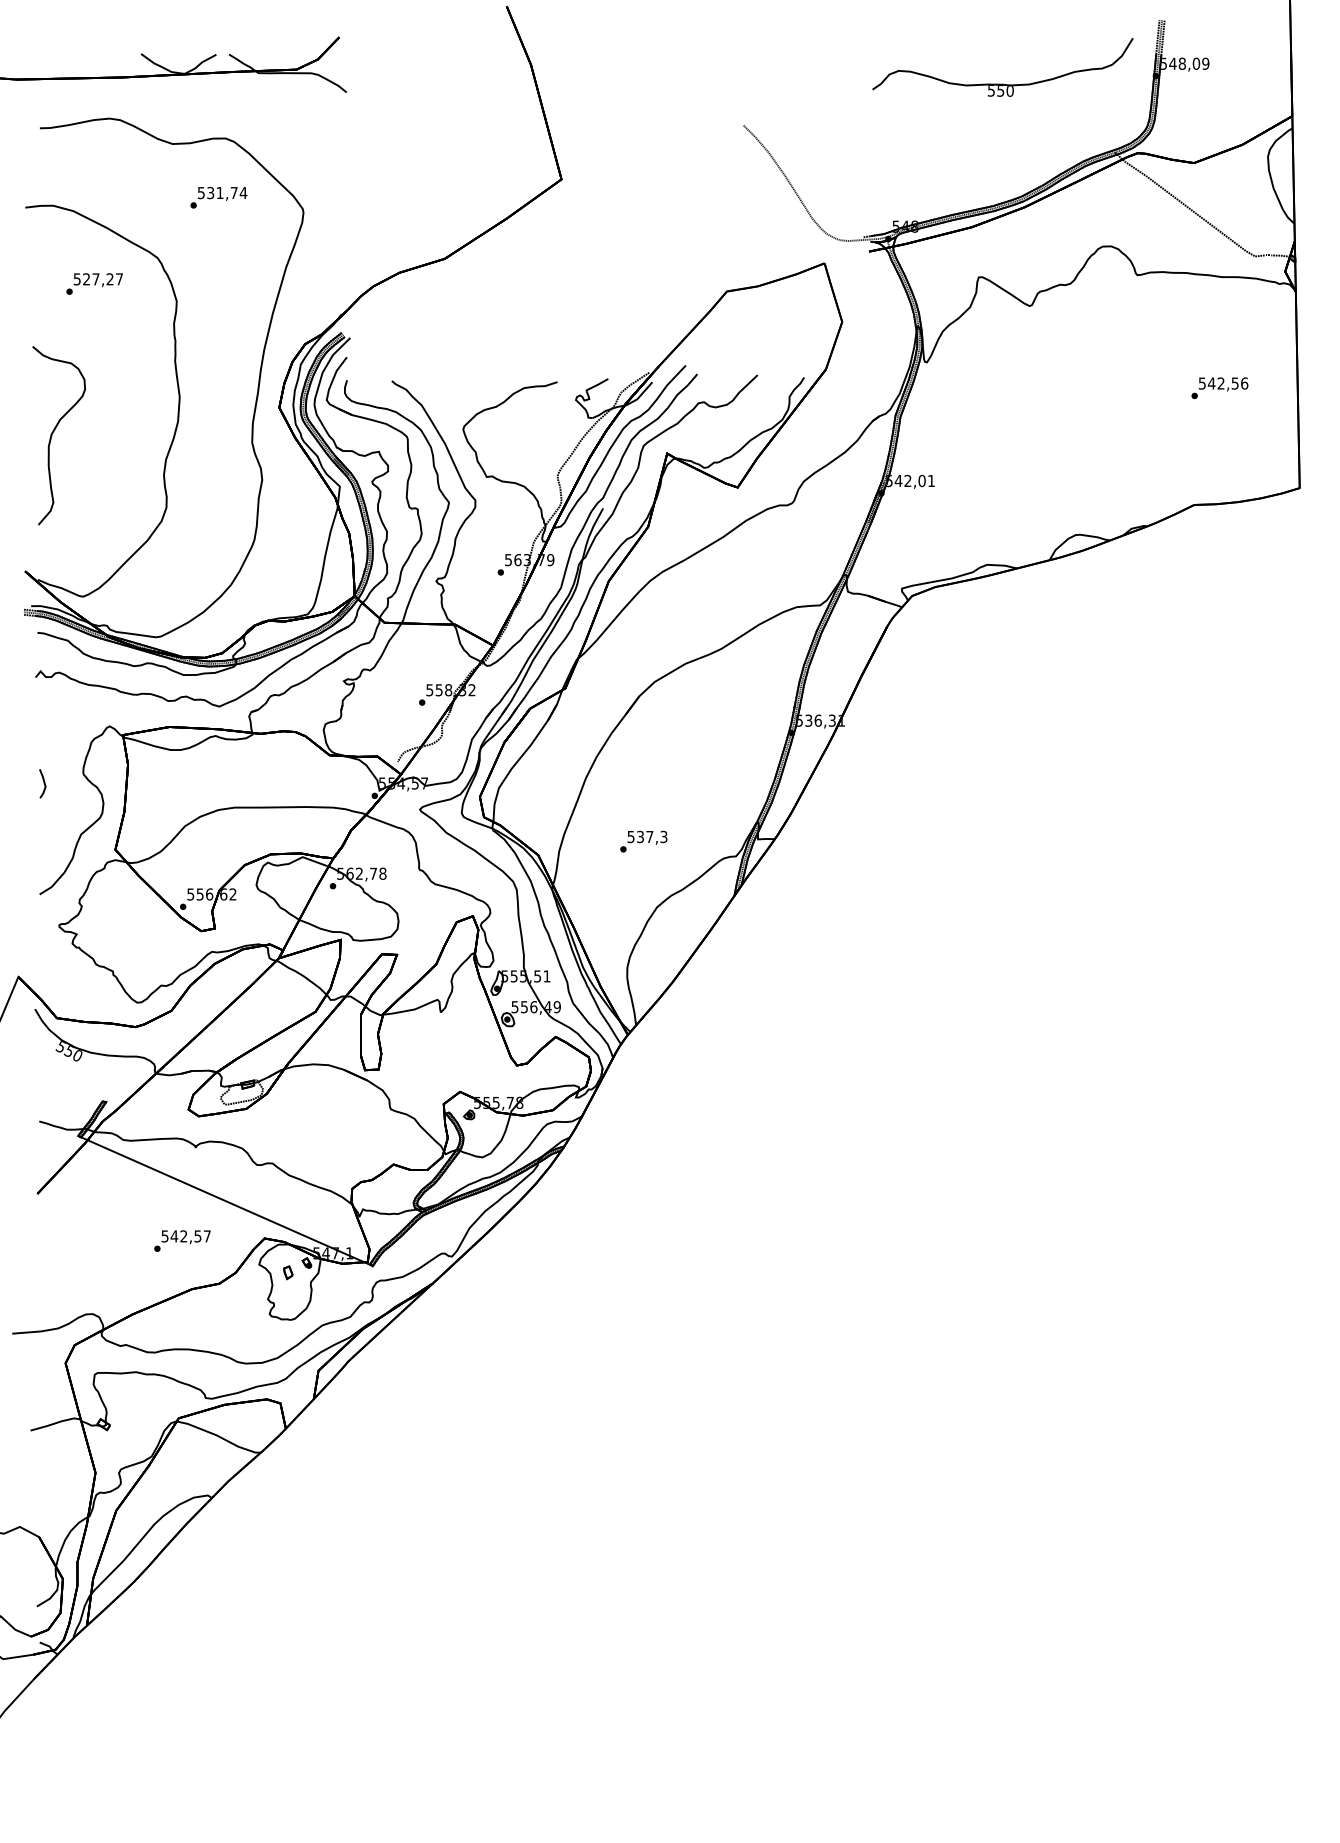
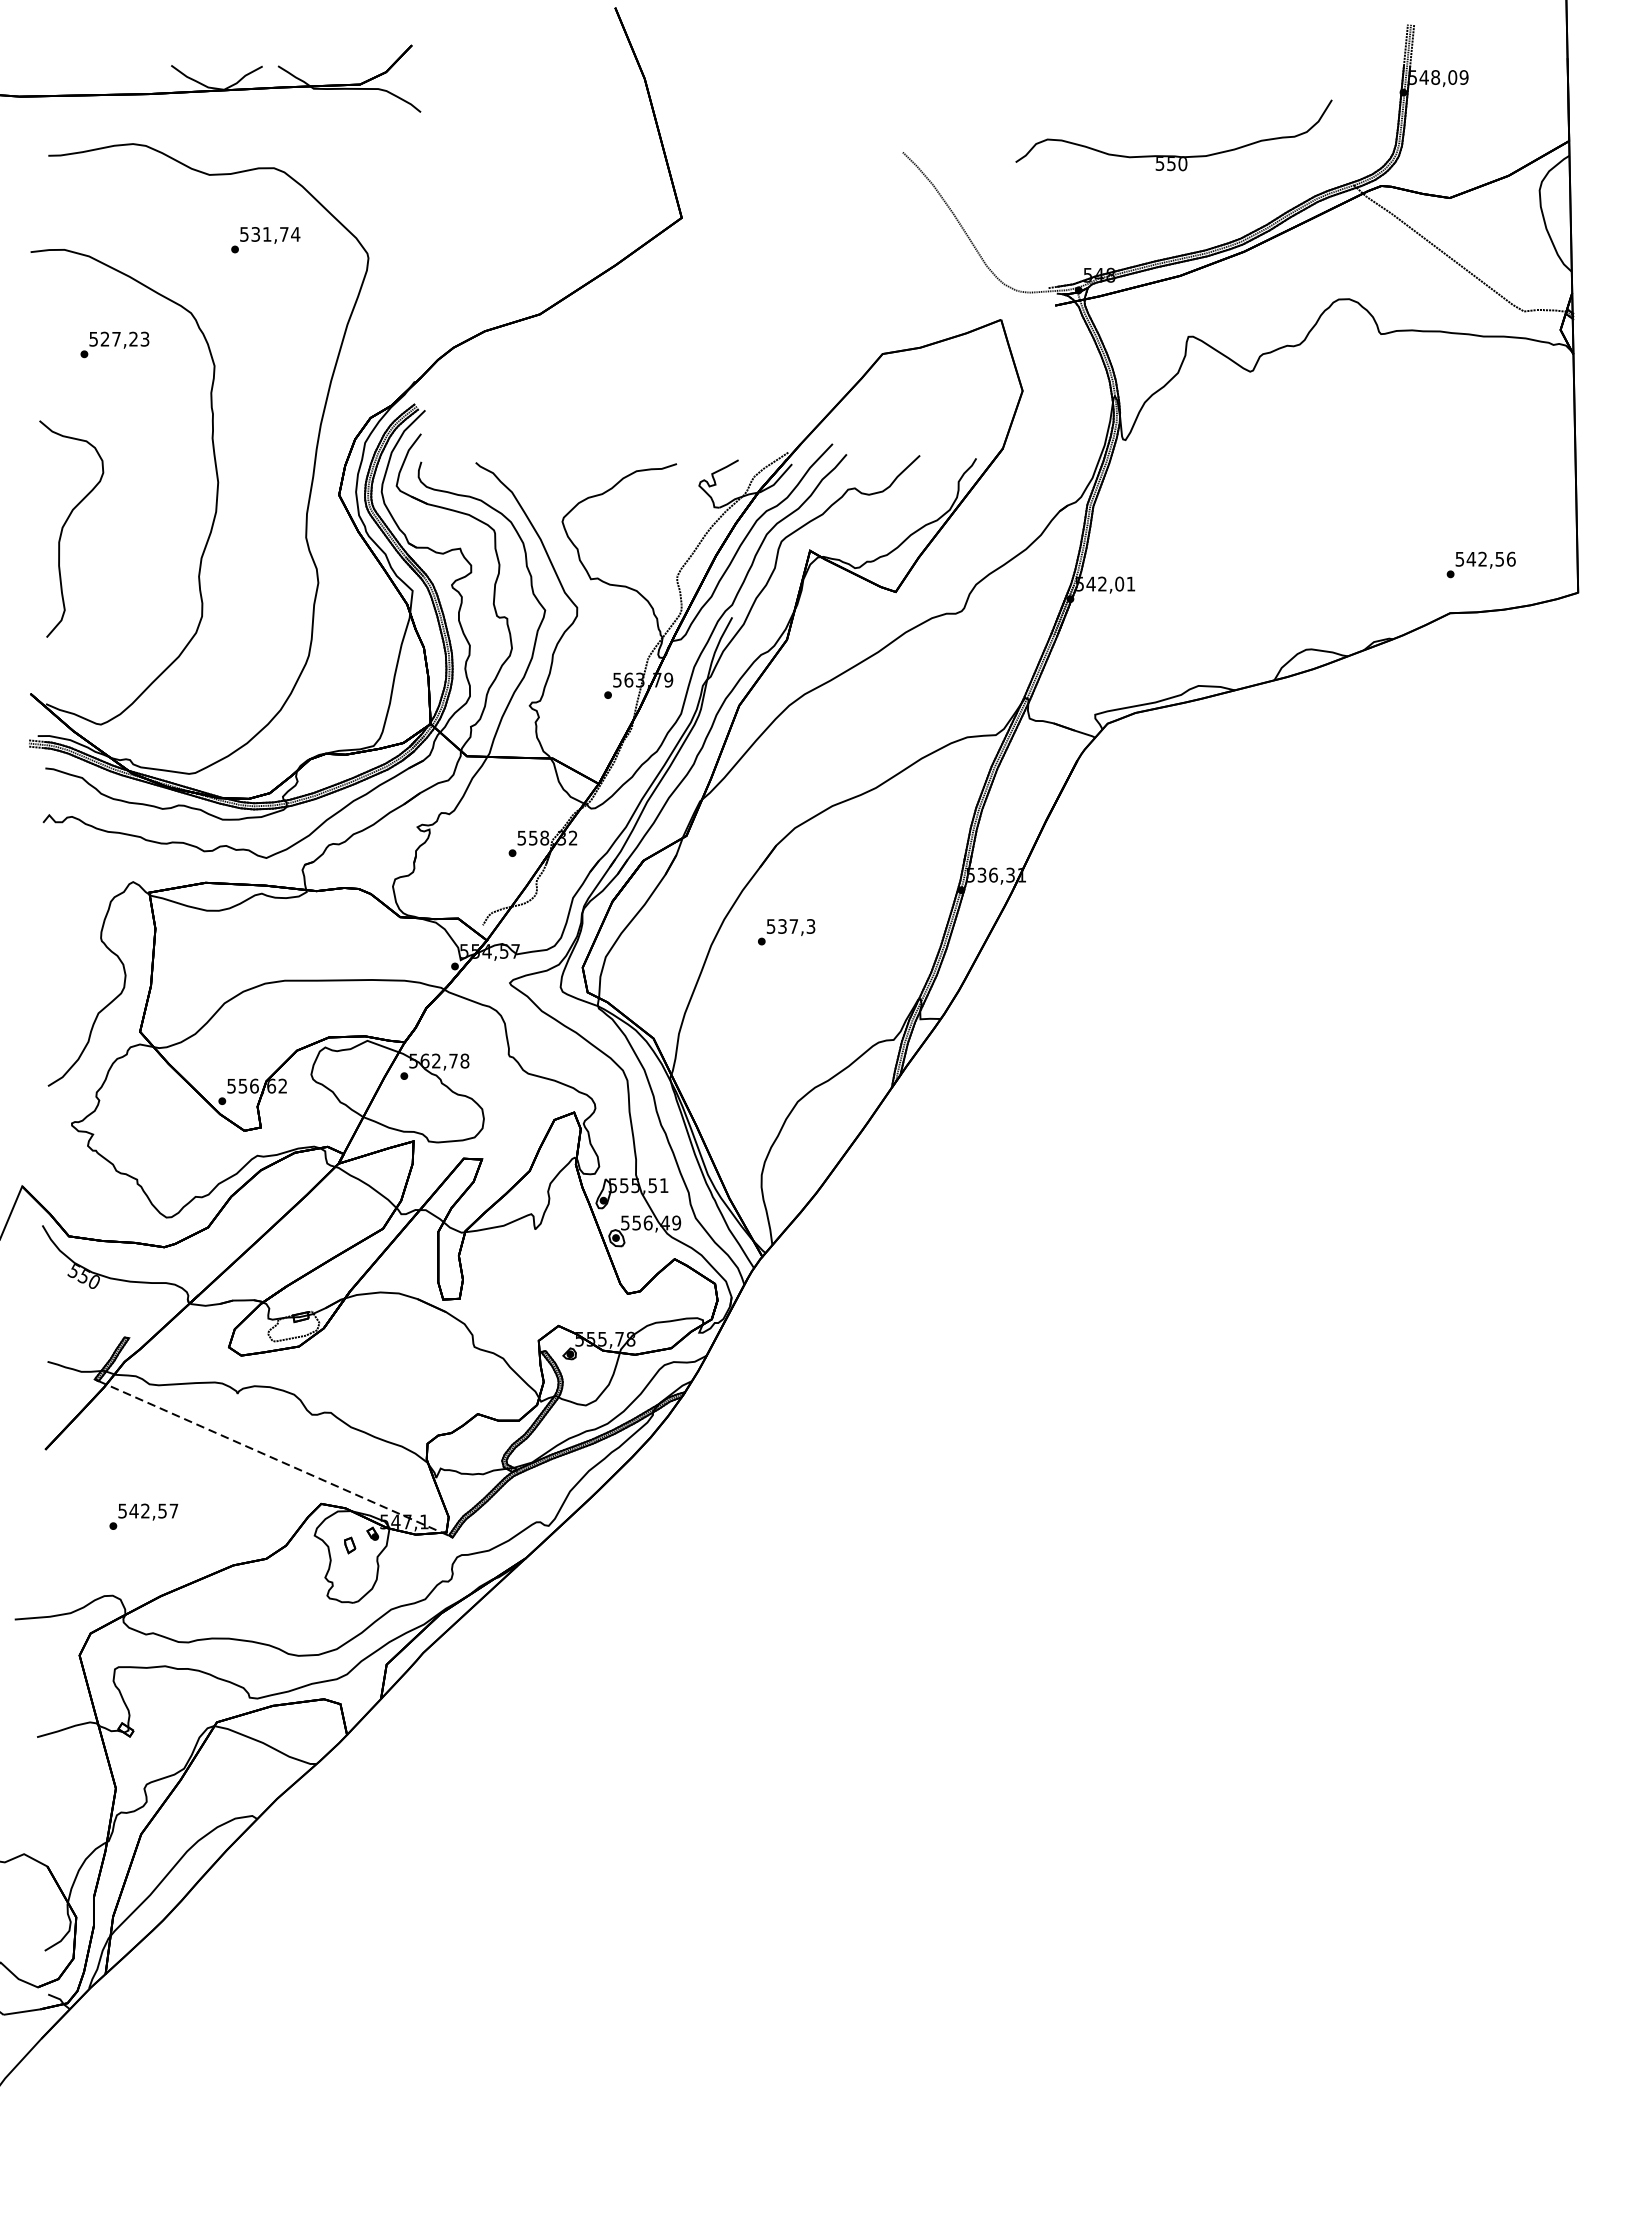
part: (1002, 83) -> (1173, 154), moved
text: (119, 279) -> (145, 339), 527,27 -> 527,23
text: (1219, 388) -> (1480, 565), moved
part: (42, 783) -> (51, 951), removed
text: (643, 841) -> (786, 931), moved
line: (226, 1201) -> (274, 1459), solid -> dashed
text: (182, 1240) -> (143, 1516), moved

